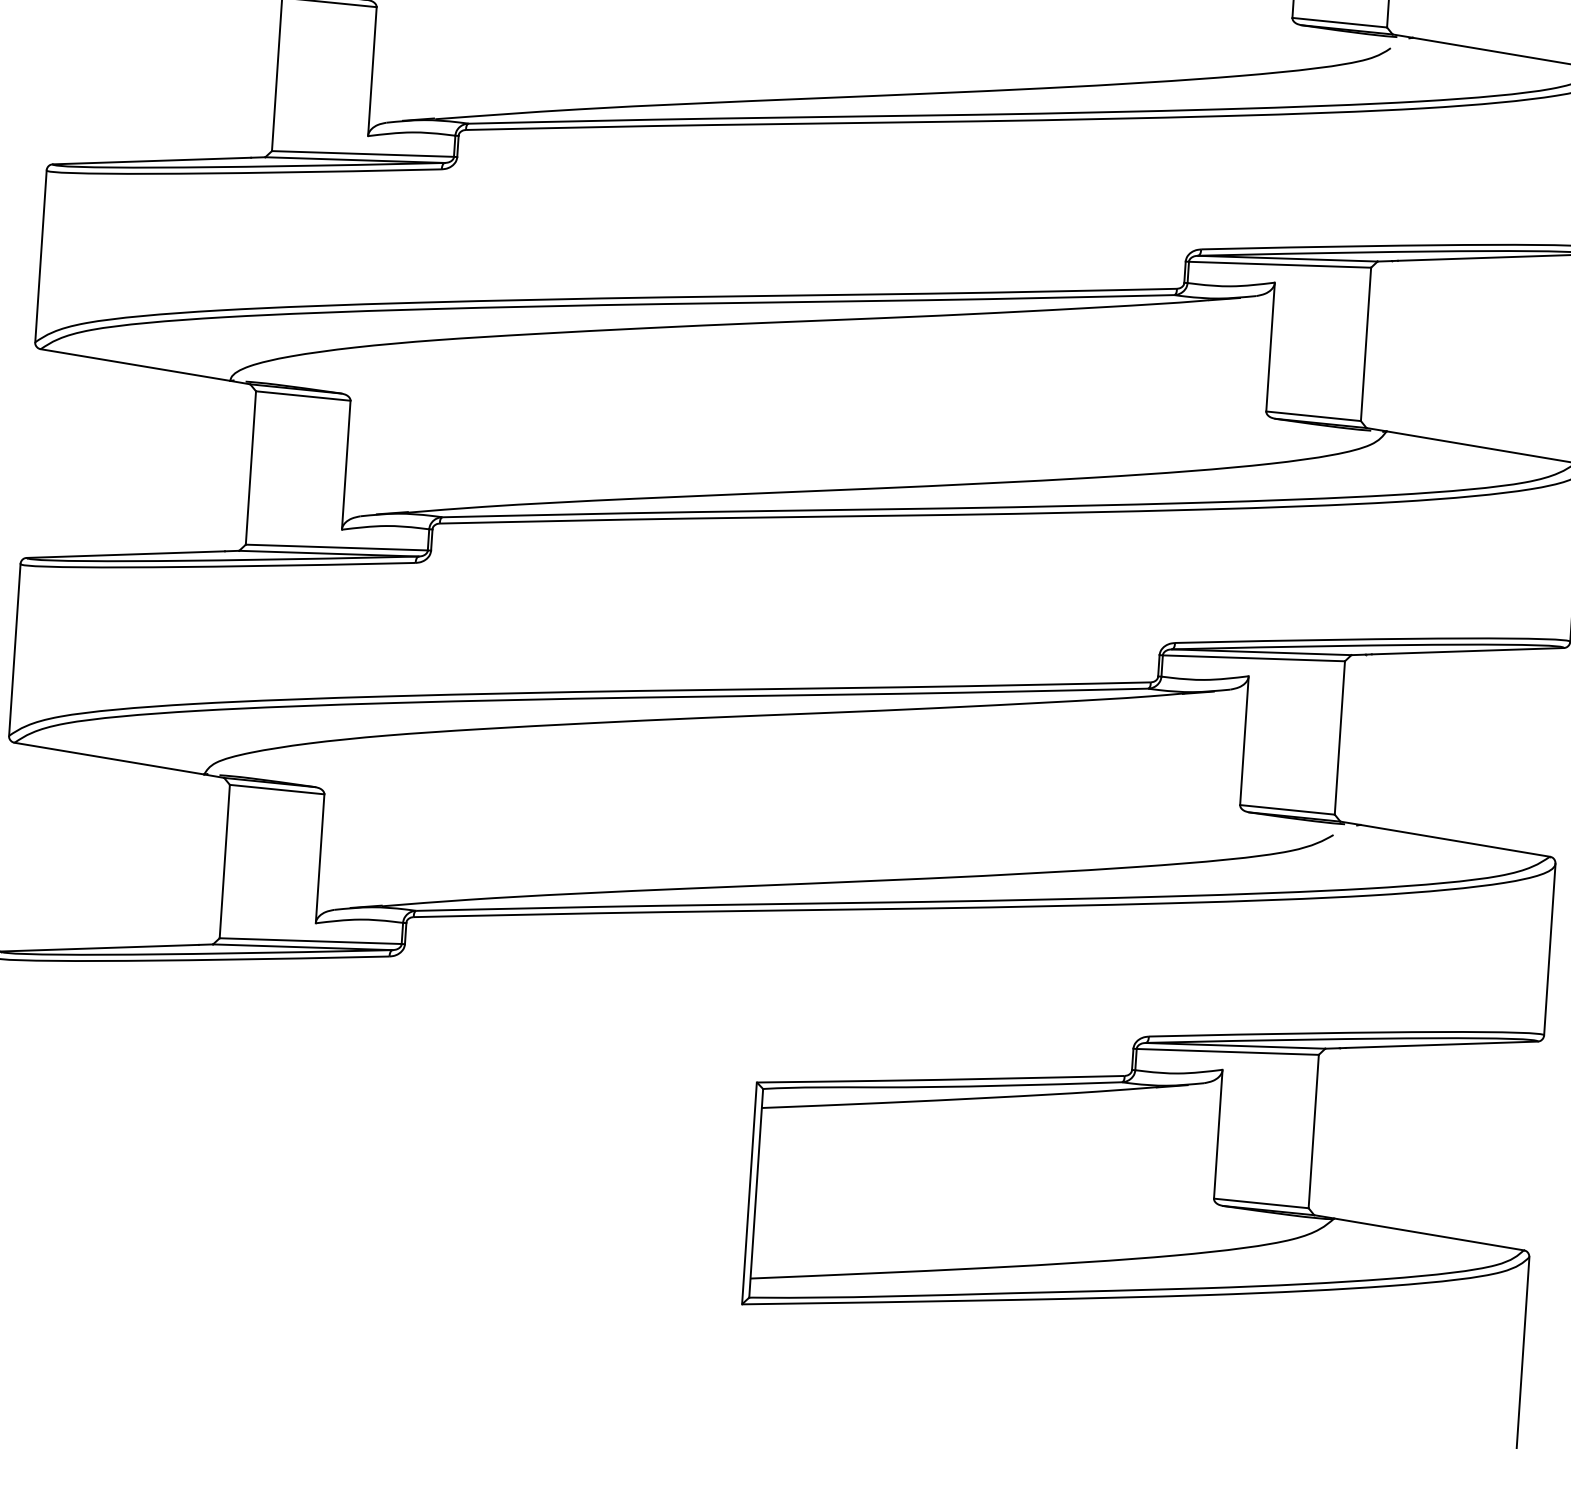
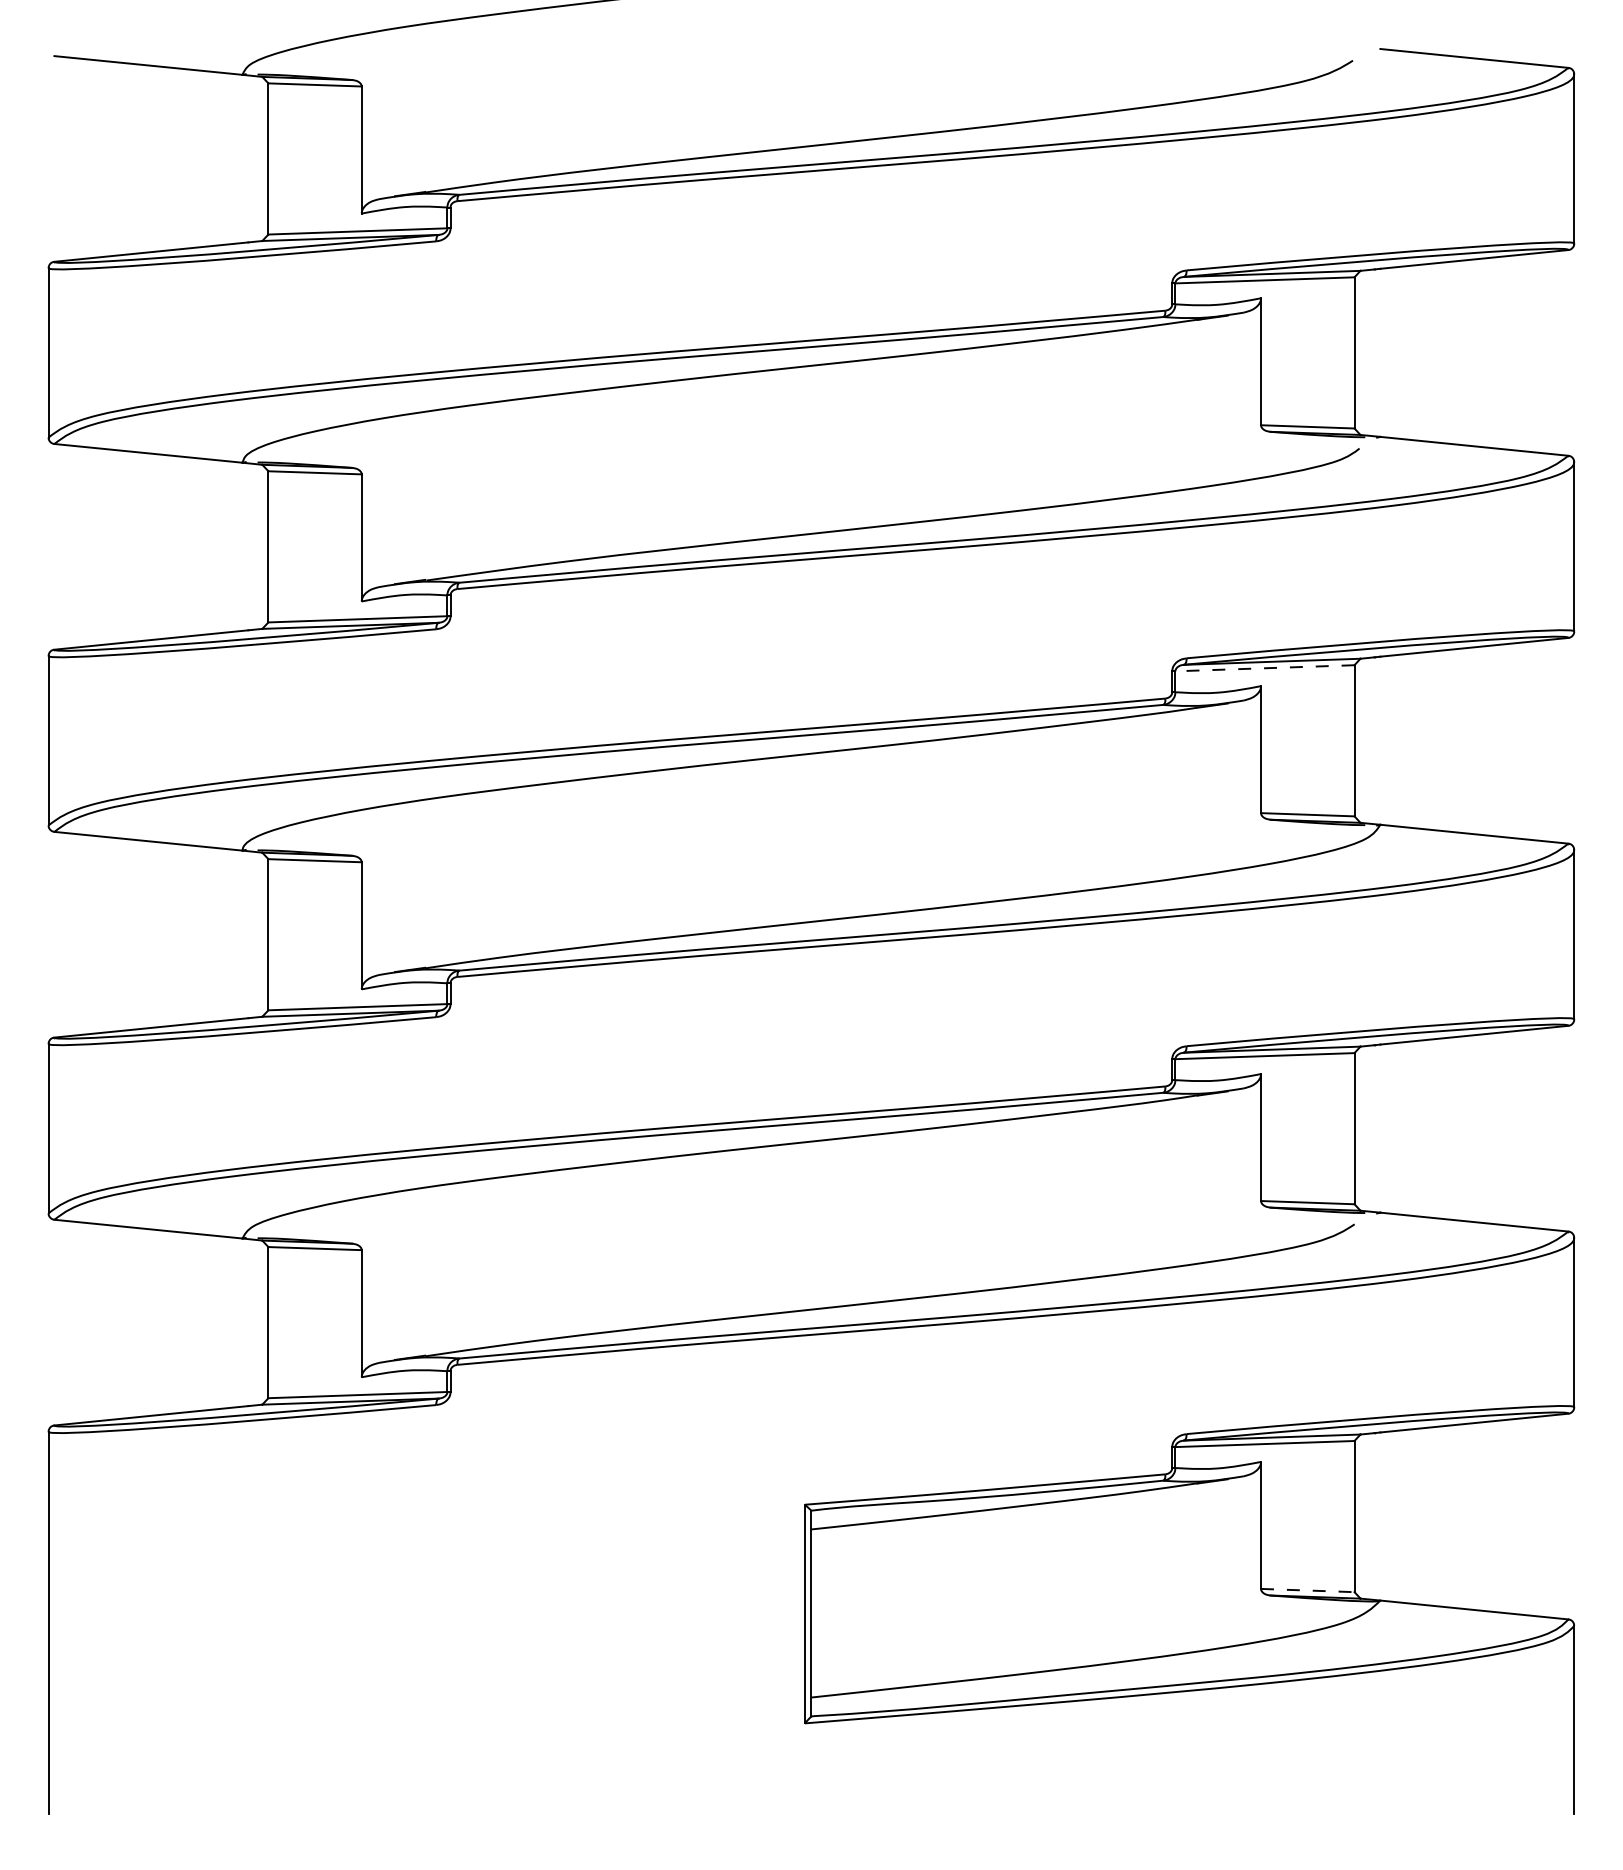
line: (1279, 264) -> (1264, 668), solid -> dashed
line: (1261, 1203) -> (1307, 1590), solid -> dashed

